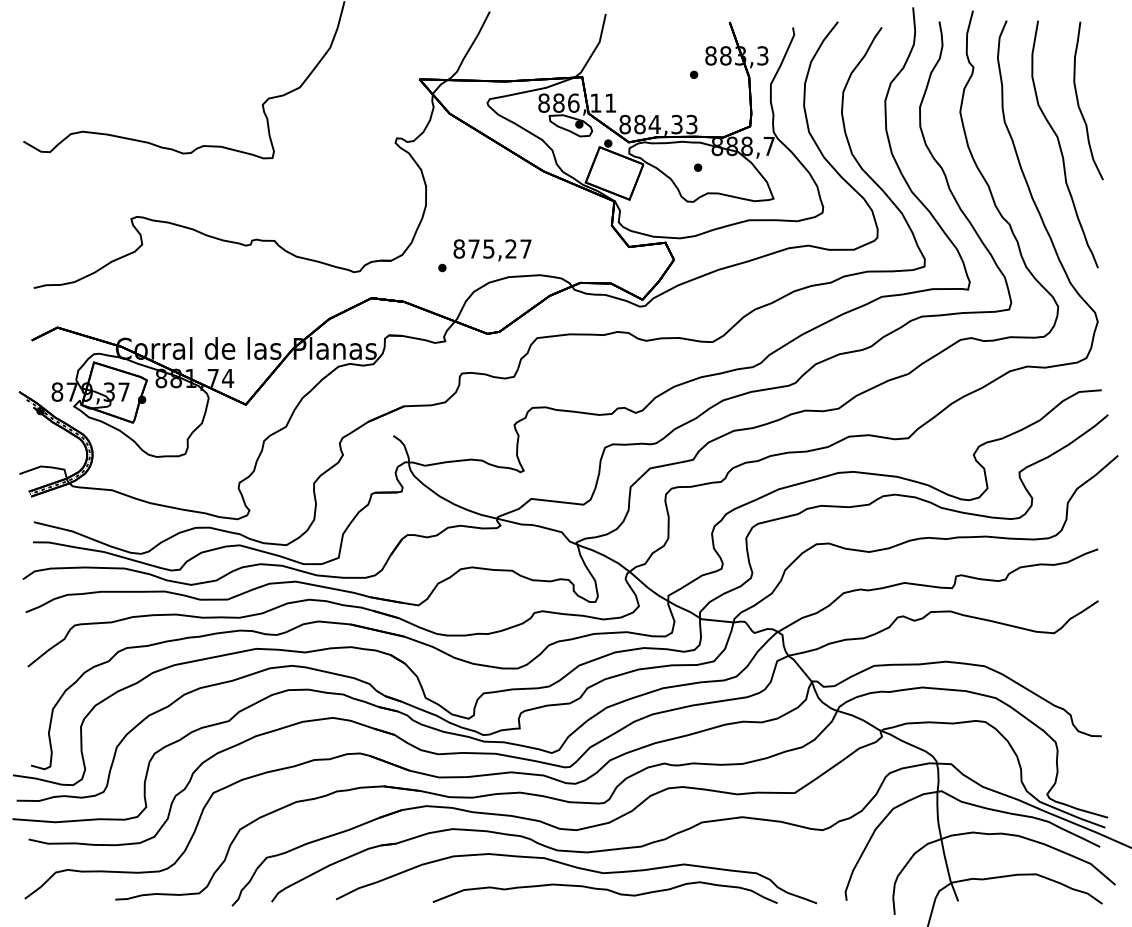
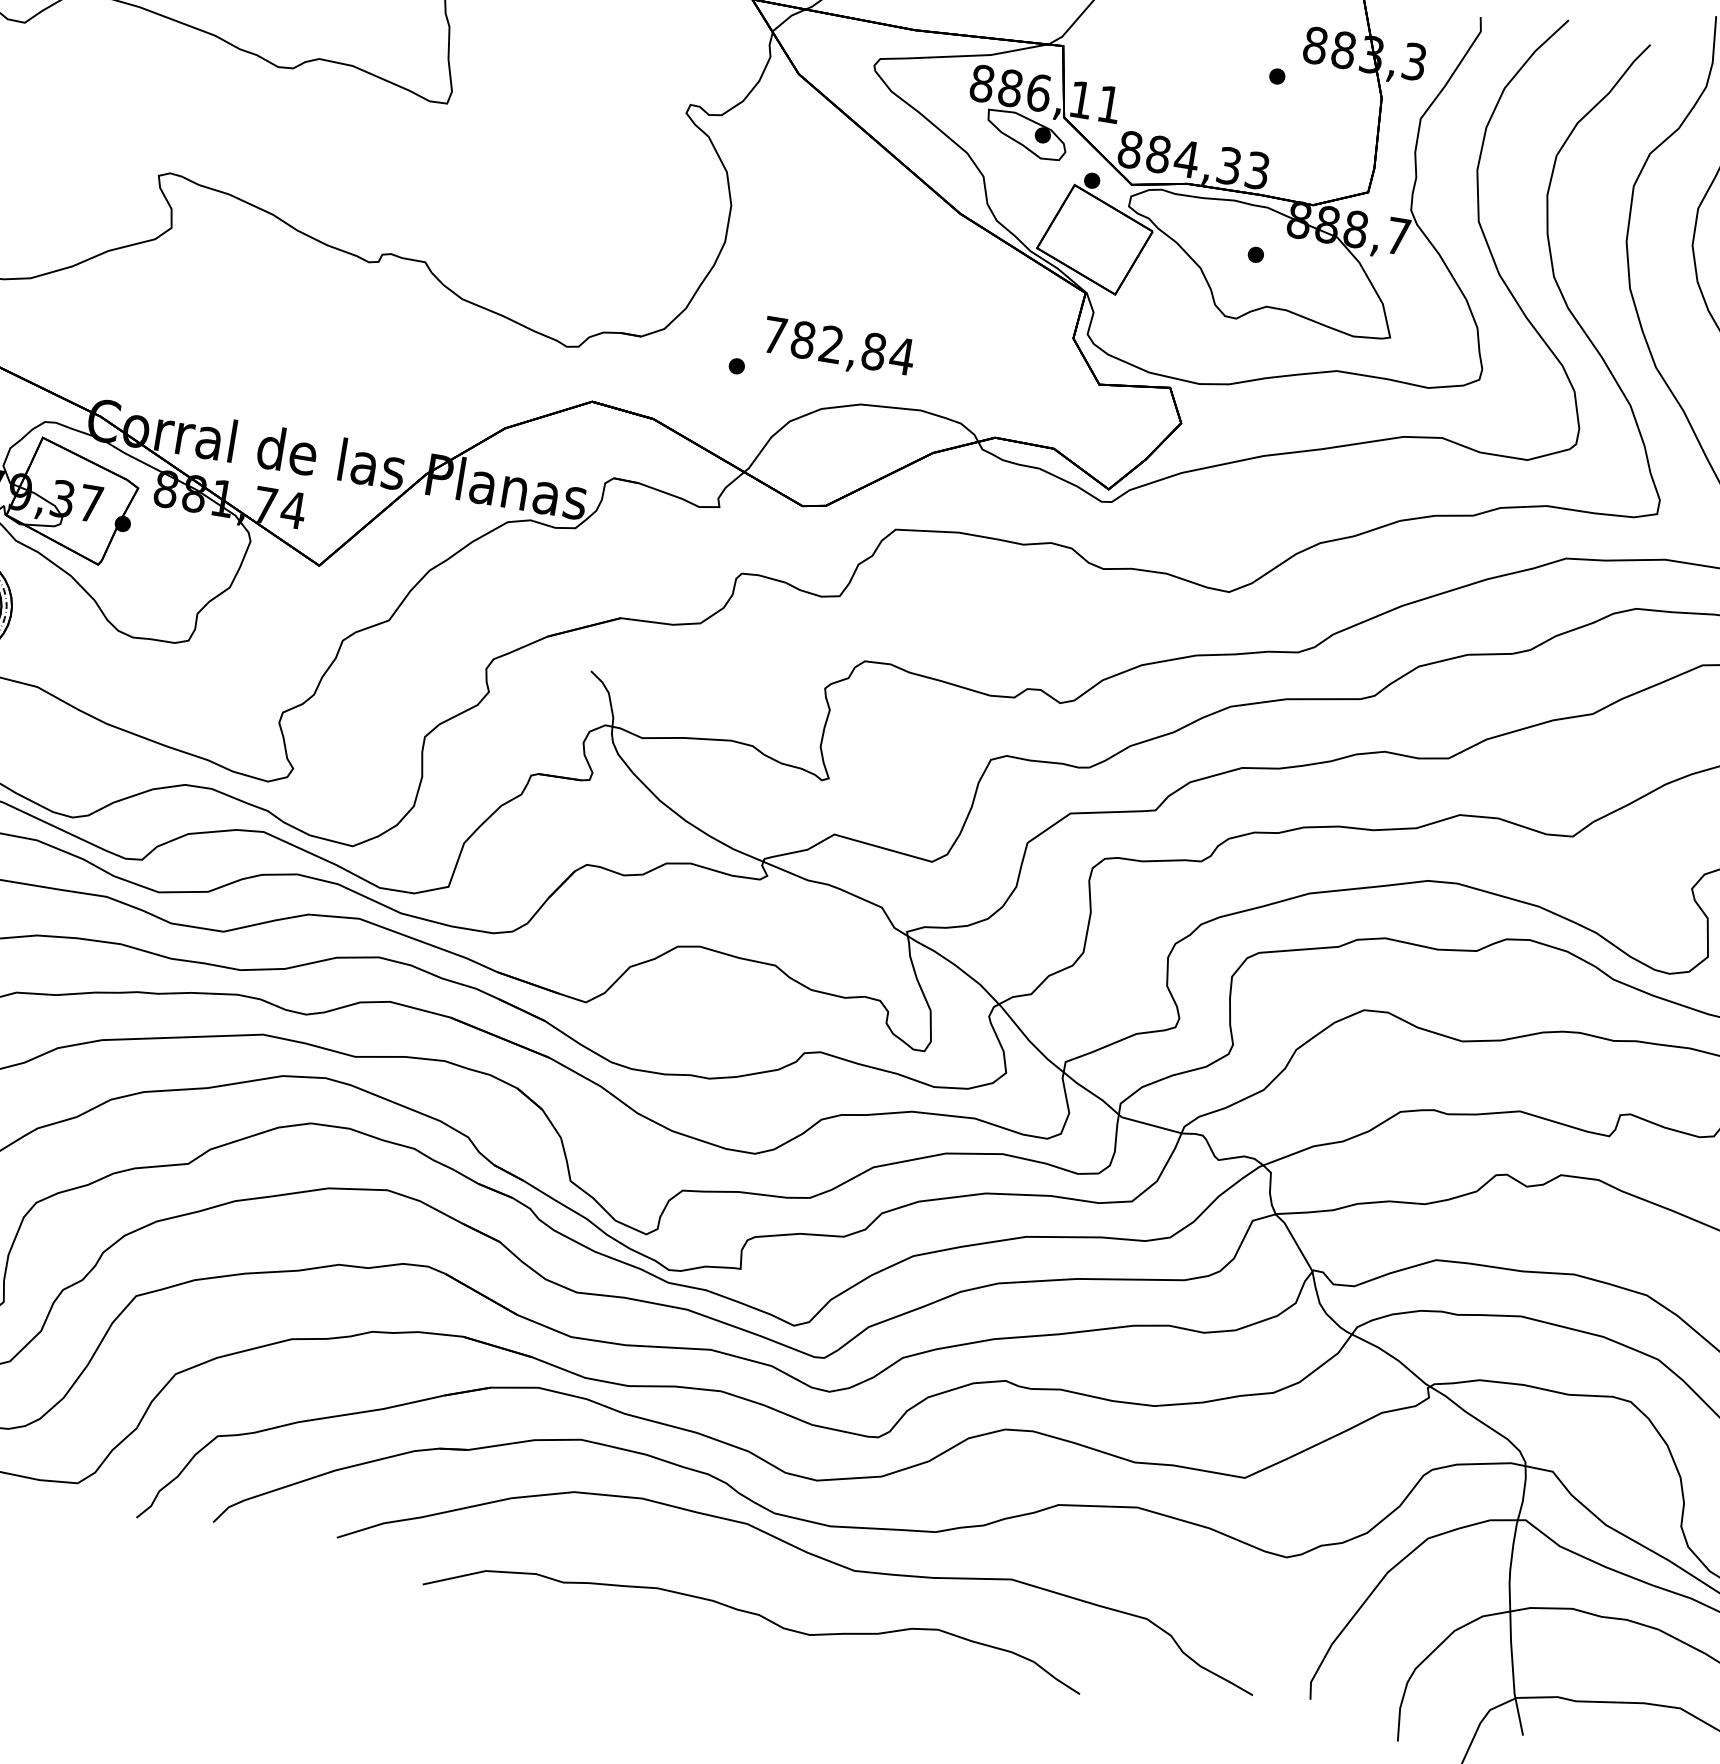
text: (492, 248) -> (838, 344), 875,27 -> 782,84
curve: (604, 890) -> (753, 1615), moved

